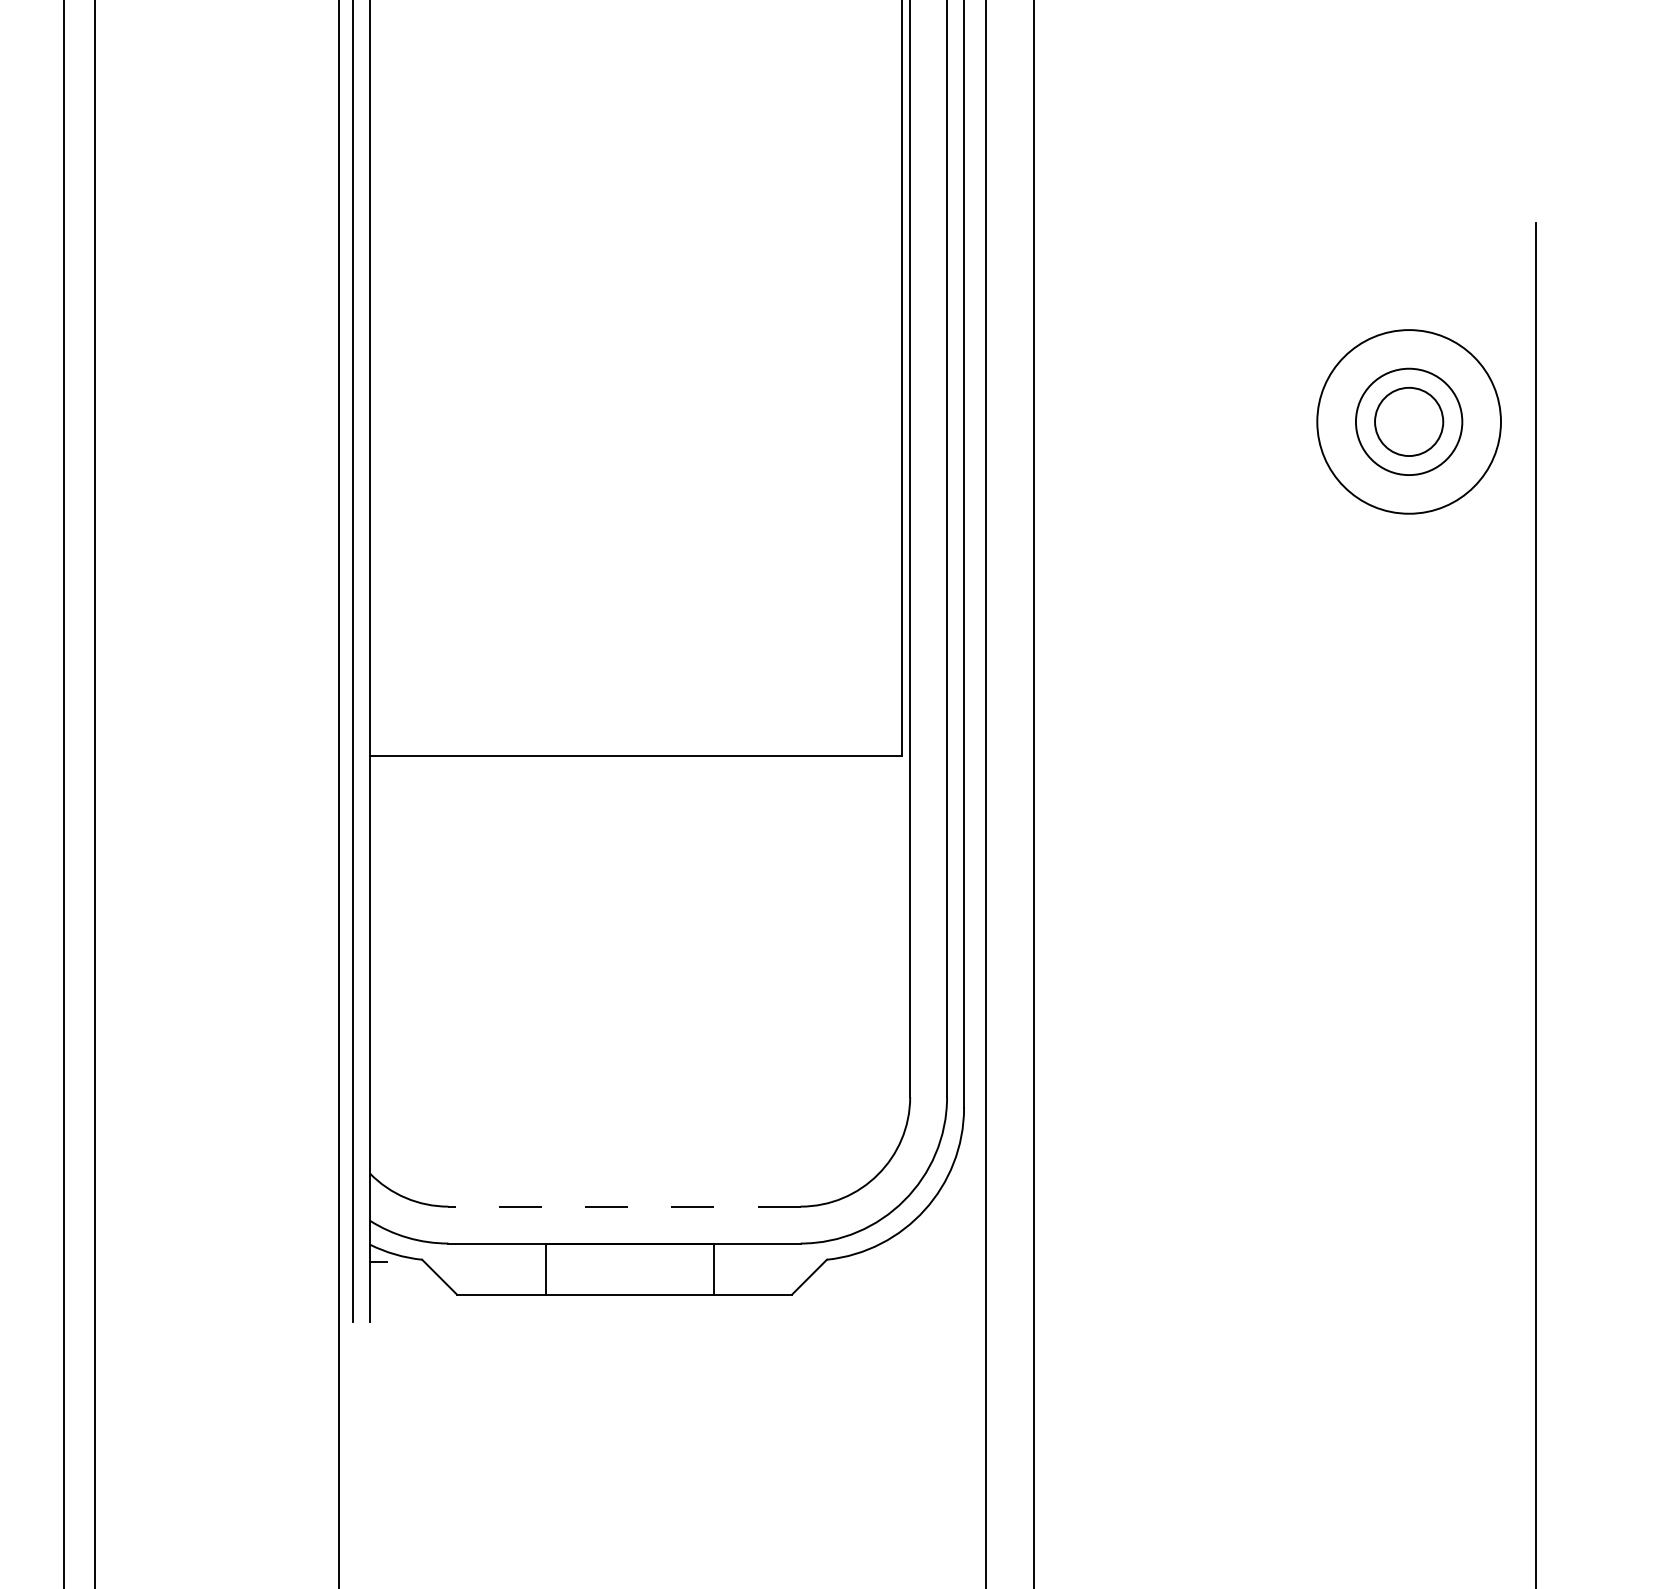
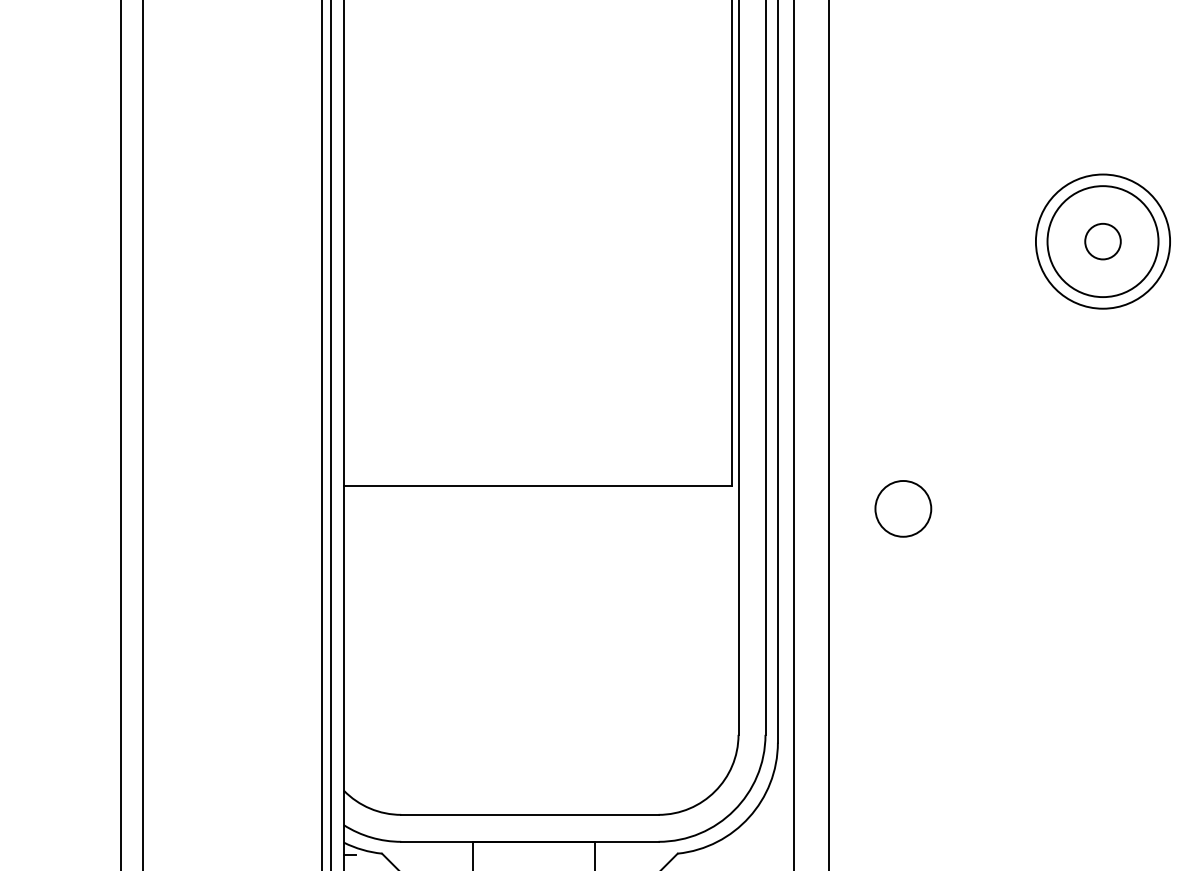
circle: (1408, 421) -> (1102, 241), size x0.71
circle: (1409, 421) -> (1103, 241), size x1.43
circle: (1135, 787) -> (903, 508), added
line: (624, 1206) -> (529, 814), dashed -> solid

